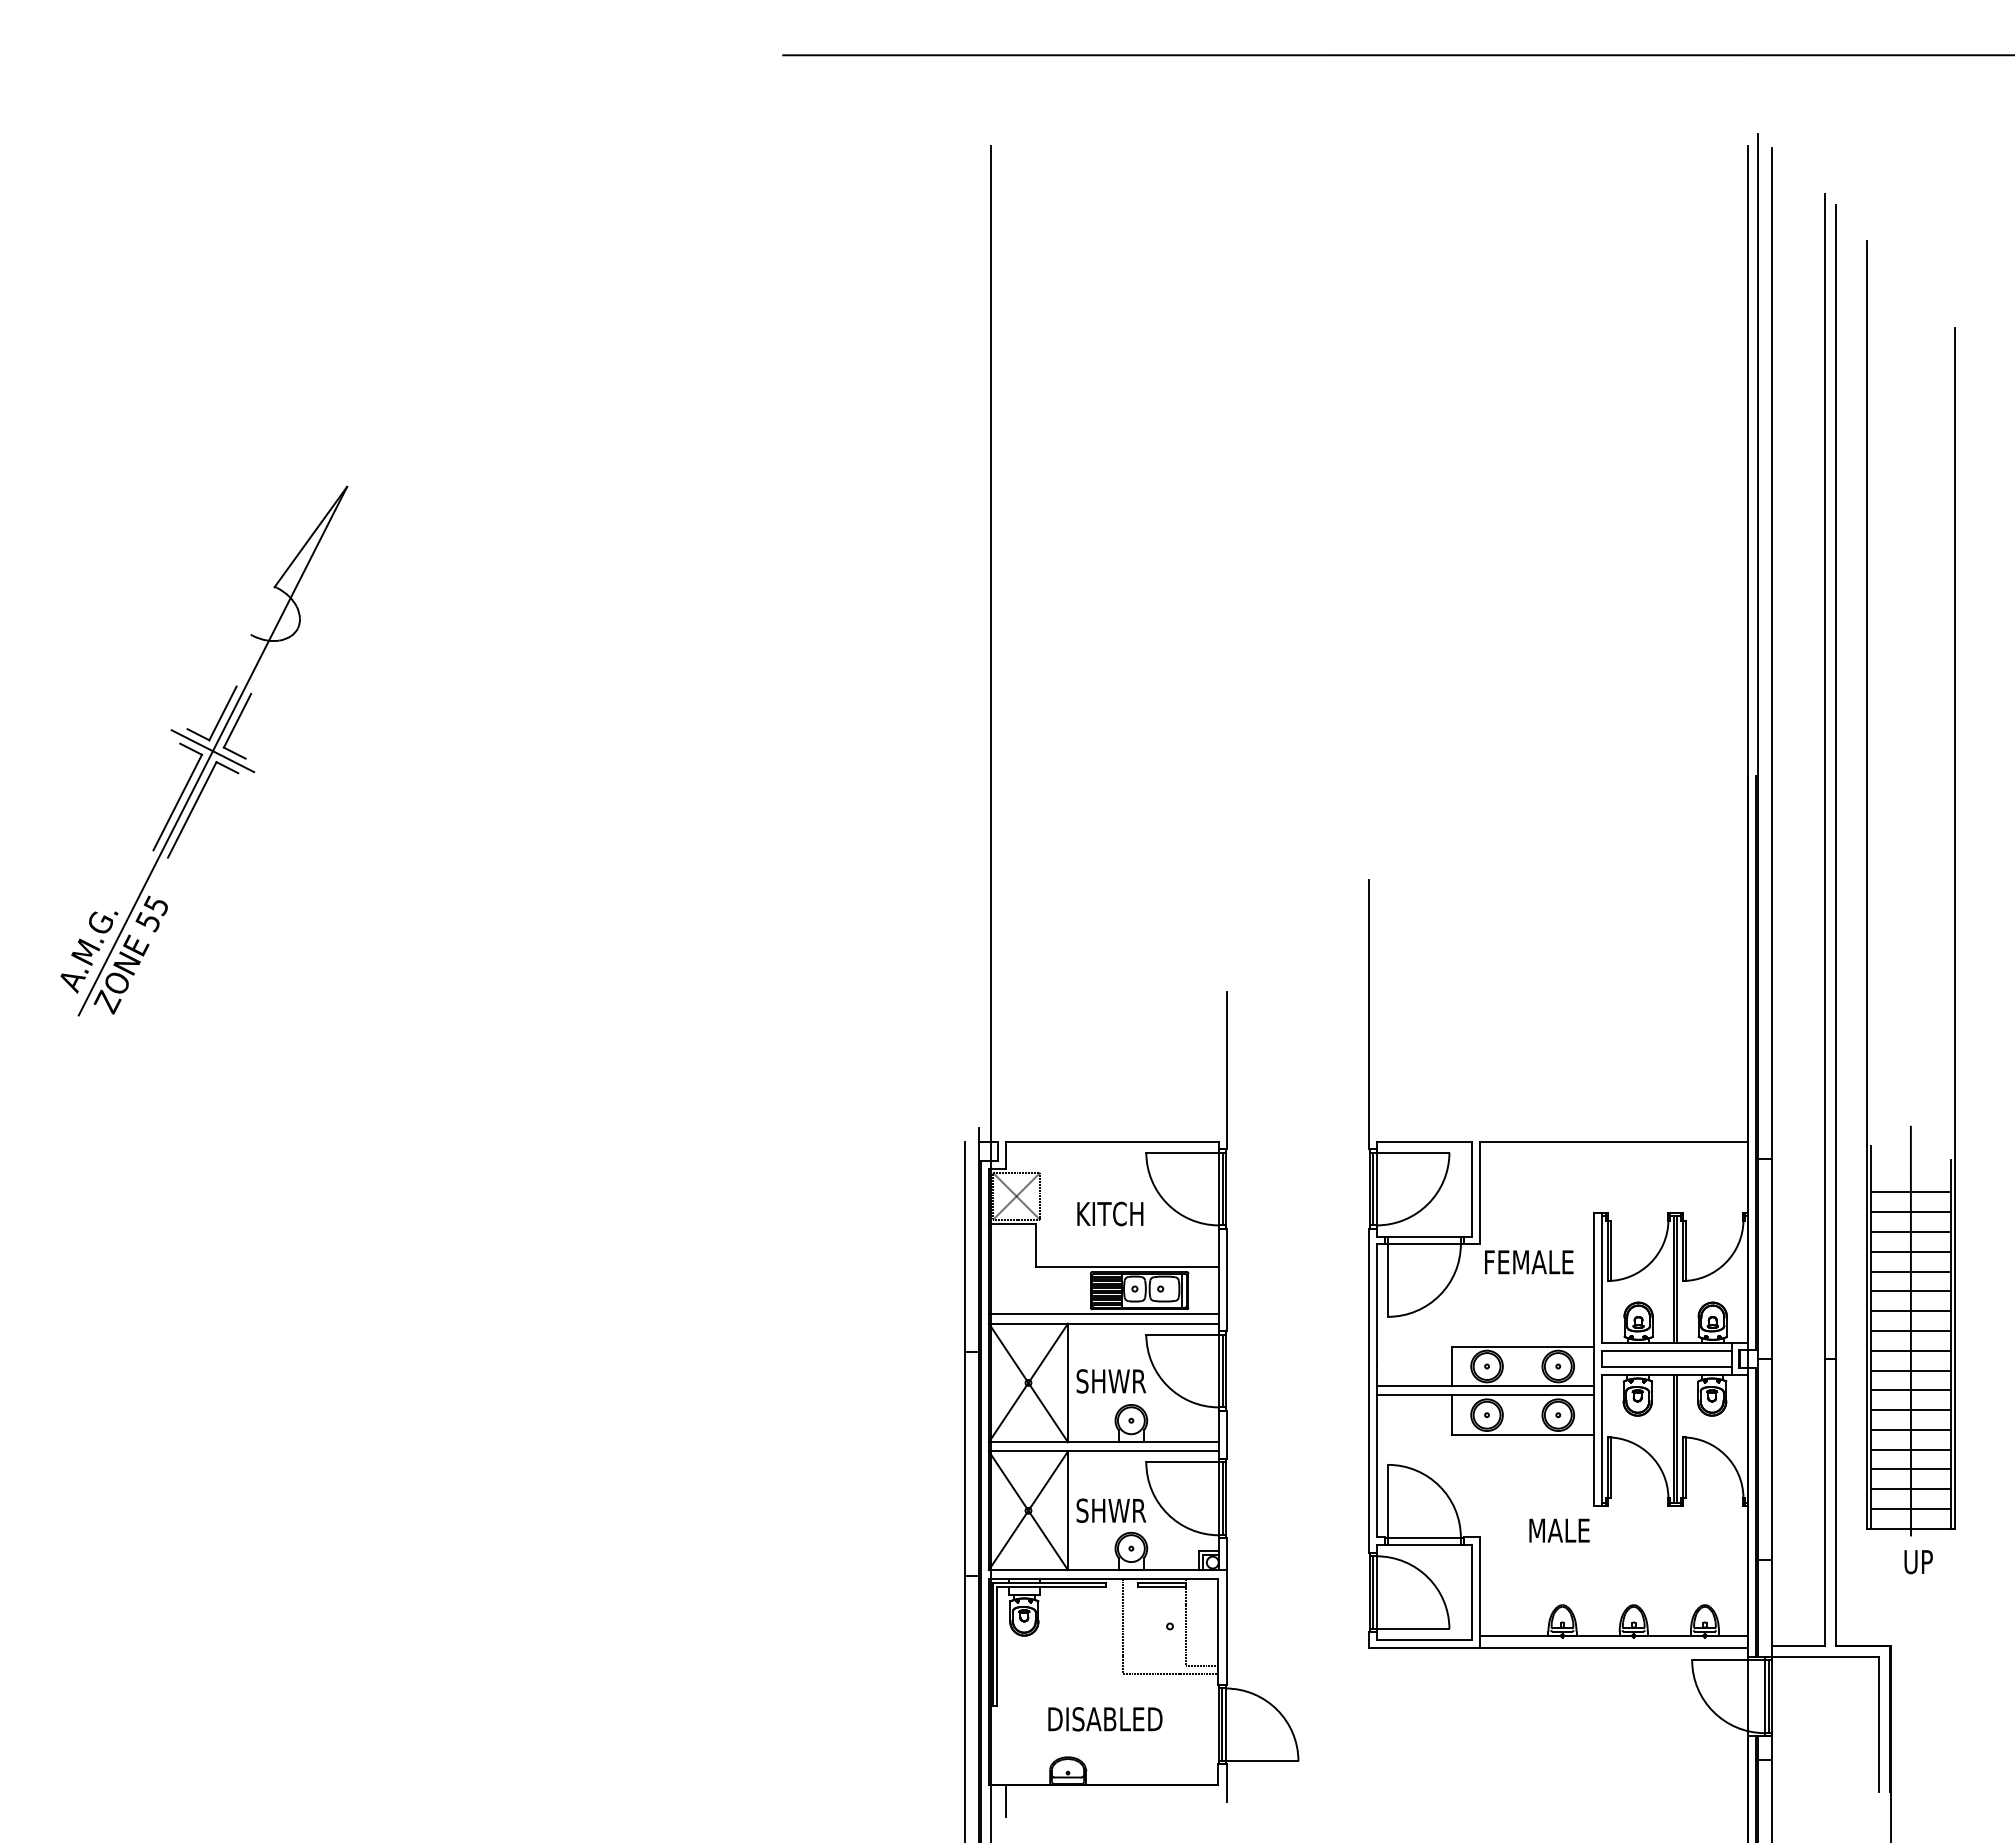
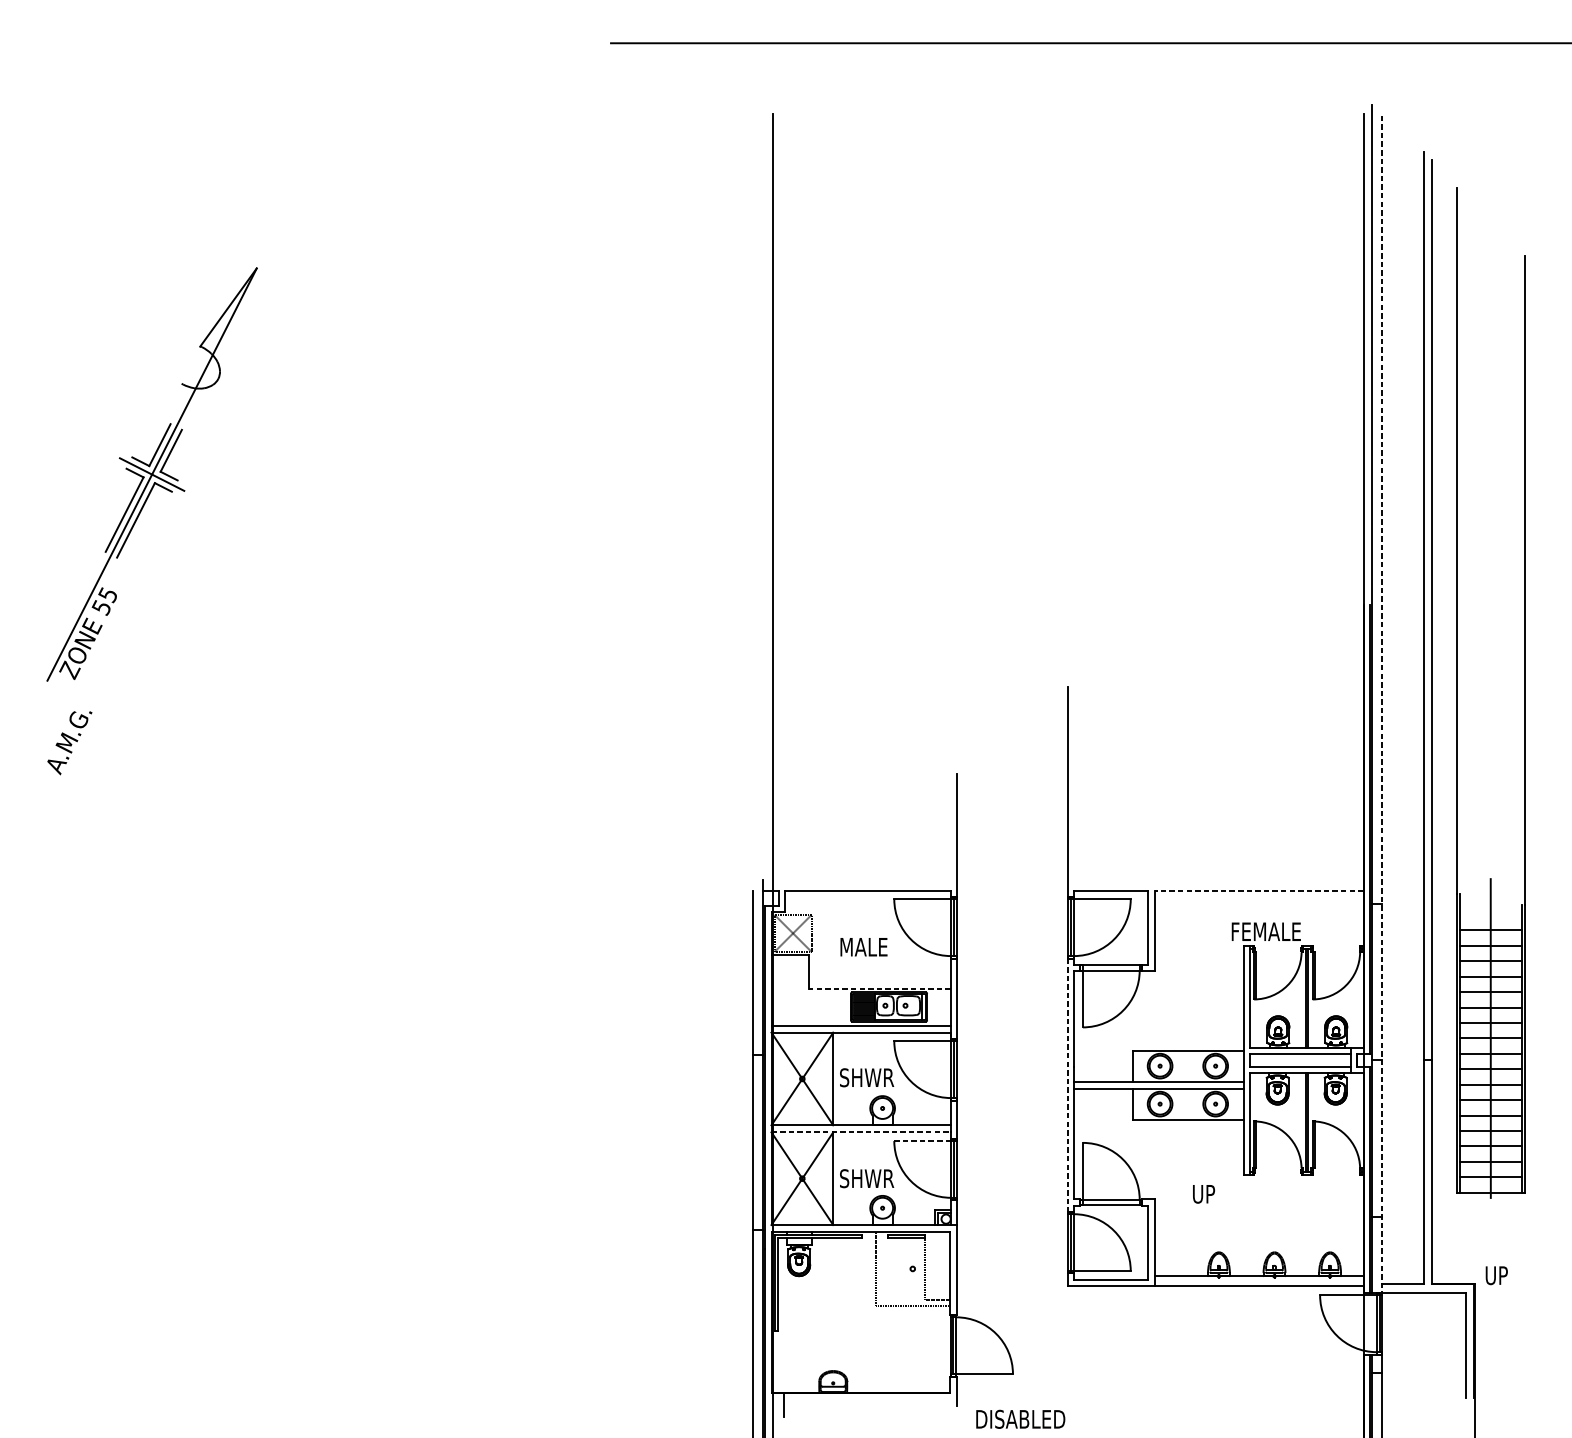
part: (212, 750) -> (151, 474), moved
line: (1772, 902) -> (1382, 704), solid -> dashed
line: (1613, 1141) -> (1258, 890), solid -> dashed
text: (1111, 1213) -> (867, 946), KITCH -> MALE
text: (1529, 1262) -> (1266, 931), moved
line: (1127, 1266) -> (879, 988), solid -> dashed
line: (1369, 1391) -> (1068, 1085), solid -> dashed
line: (1103, 1451) -> (860, 1132), solid -> dashed
line: (1182, 1462) -> (922, 1141), solid -> dashed
text: (1559, 1530) -> (1216, 1194), MALE -> UP
text: (1918, 1562) -> (1496, 1275), moved
text: (1105, 1719) -> (1020, 1419), moved

